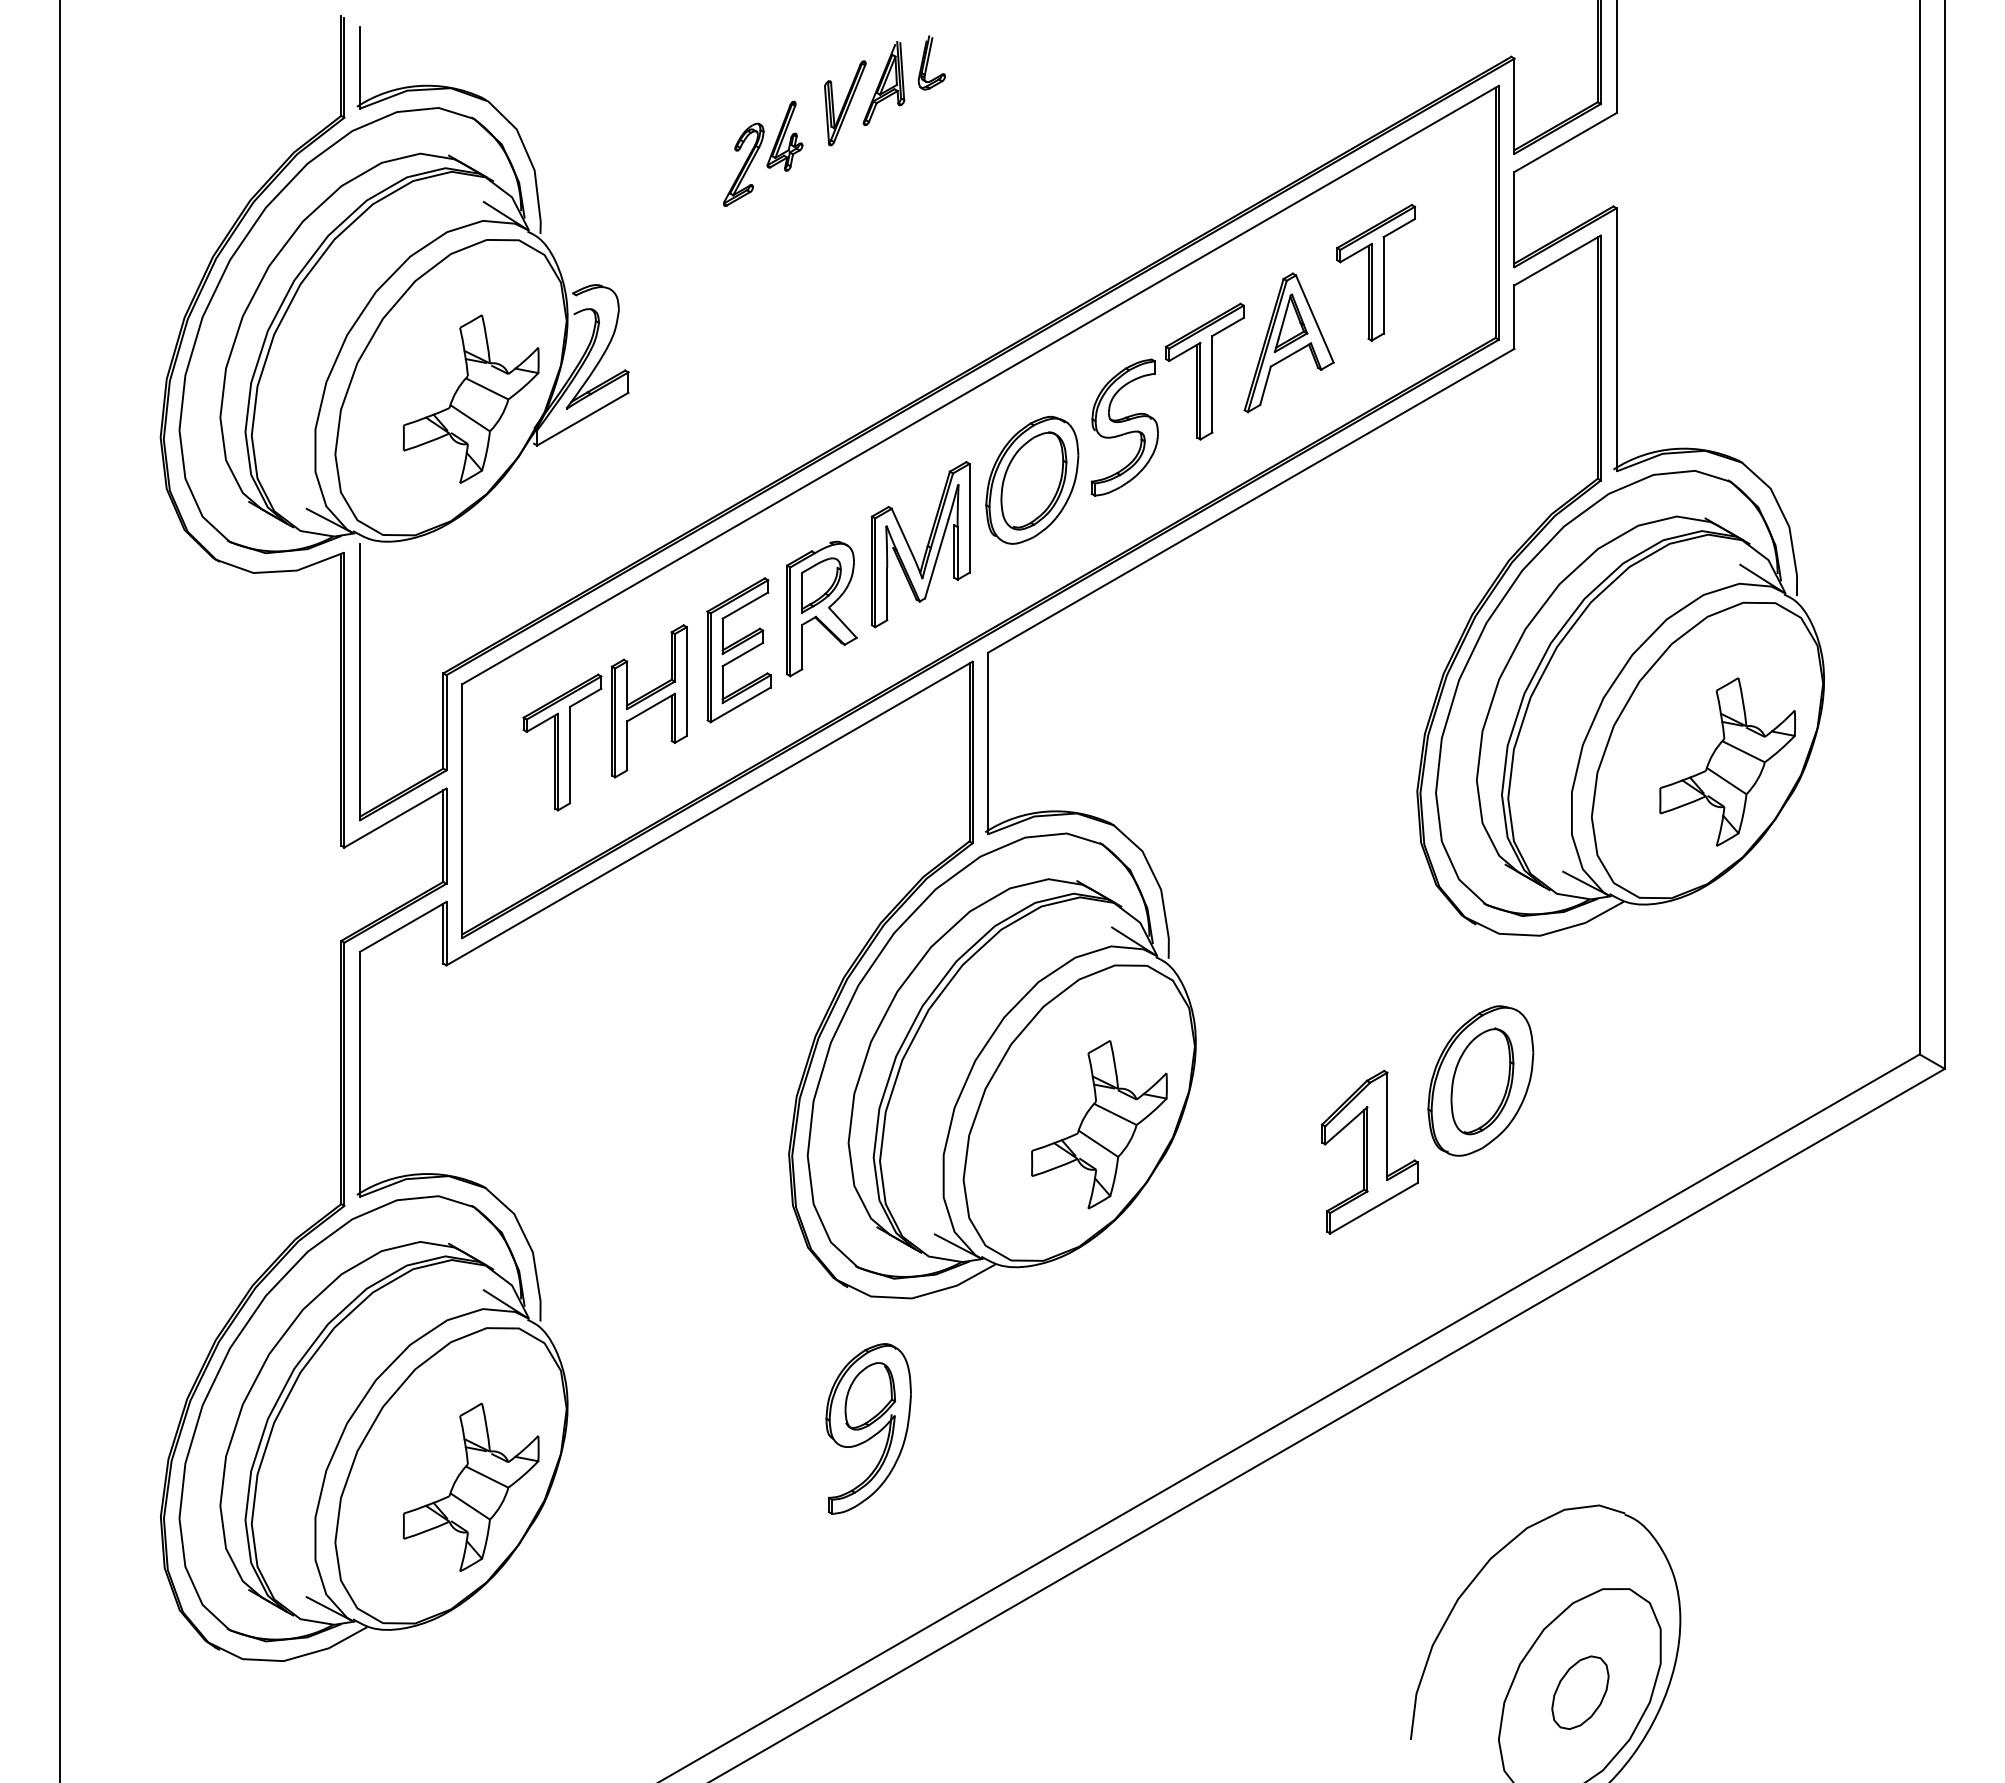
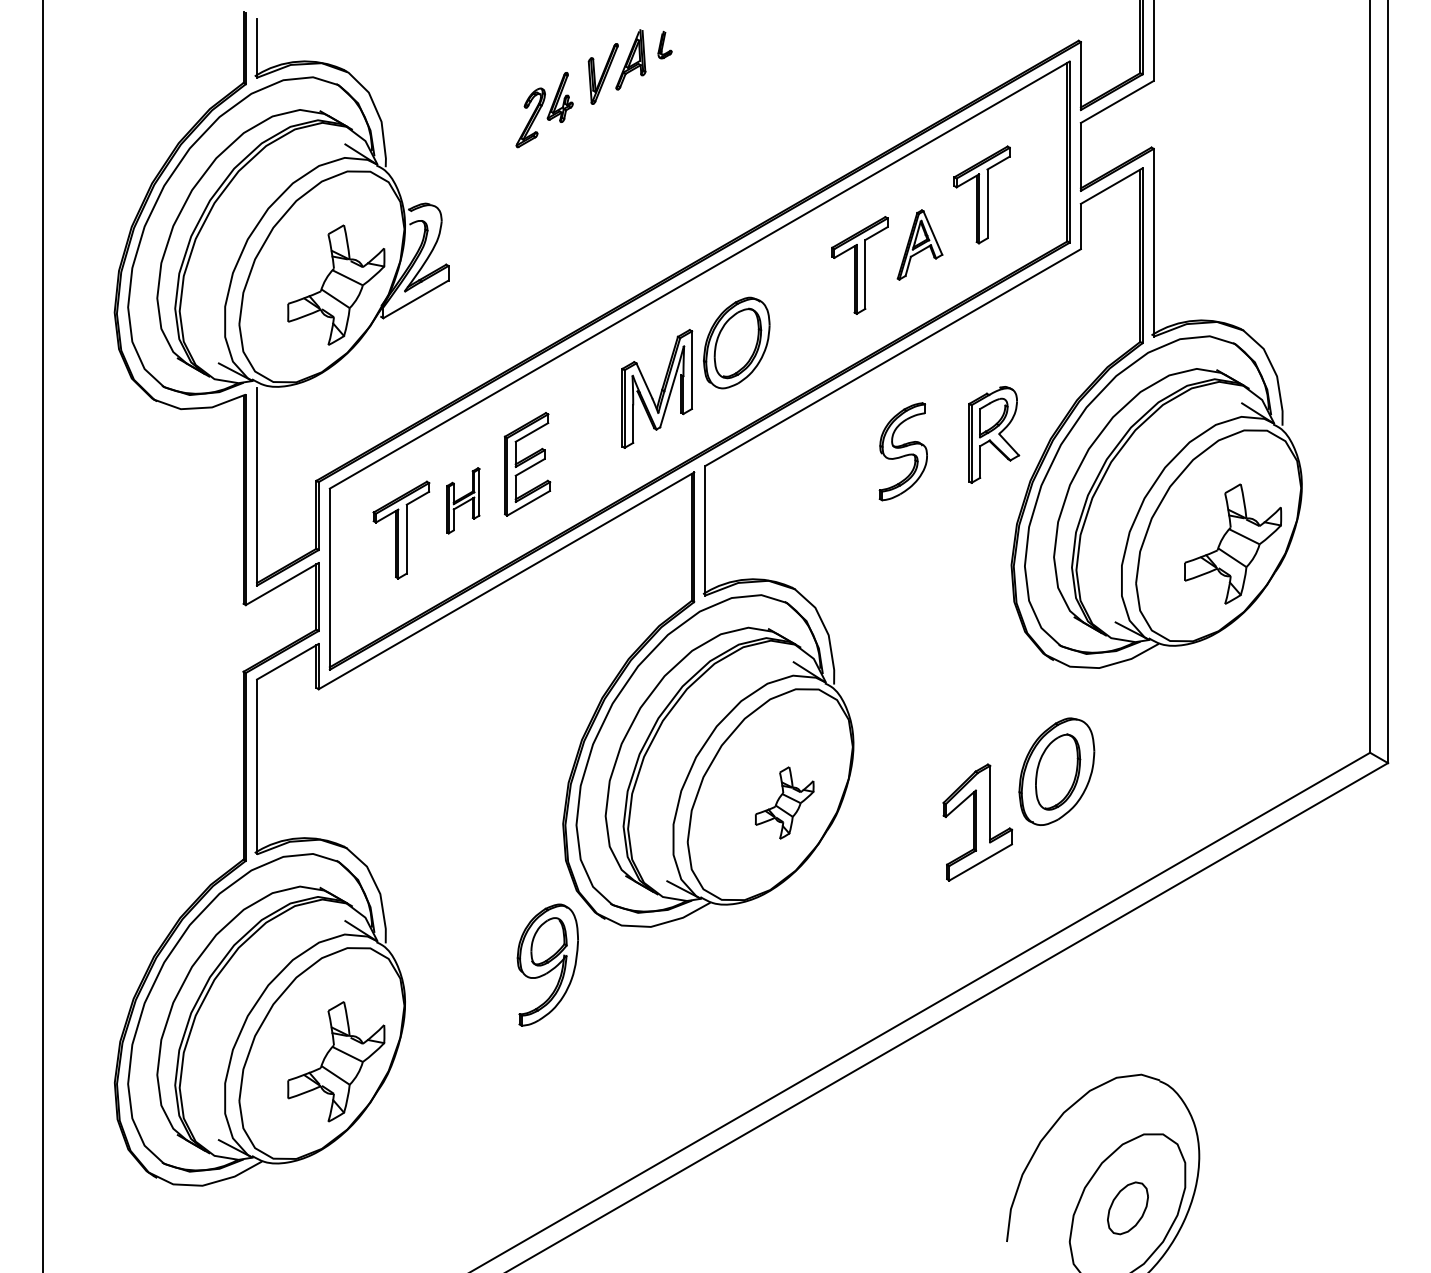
part: (931, 62) -> (664, 44), size x0.7
part: (1288, 342) -> (919, 244), size x0.7
part: (1124, 427) -> (903, 451), moved
part: (821, 608) -> (993, 434), moved
part: (648, 701) -> (462, 500), size x0.6
part: (1099, 1124) -> (784, 802), size x0.6
part: (868, 1428) -> (547, 964), moved

